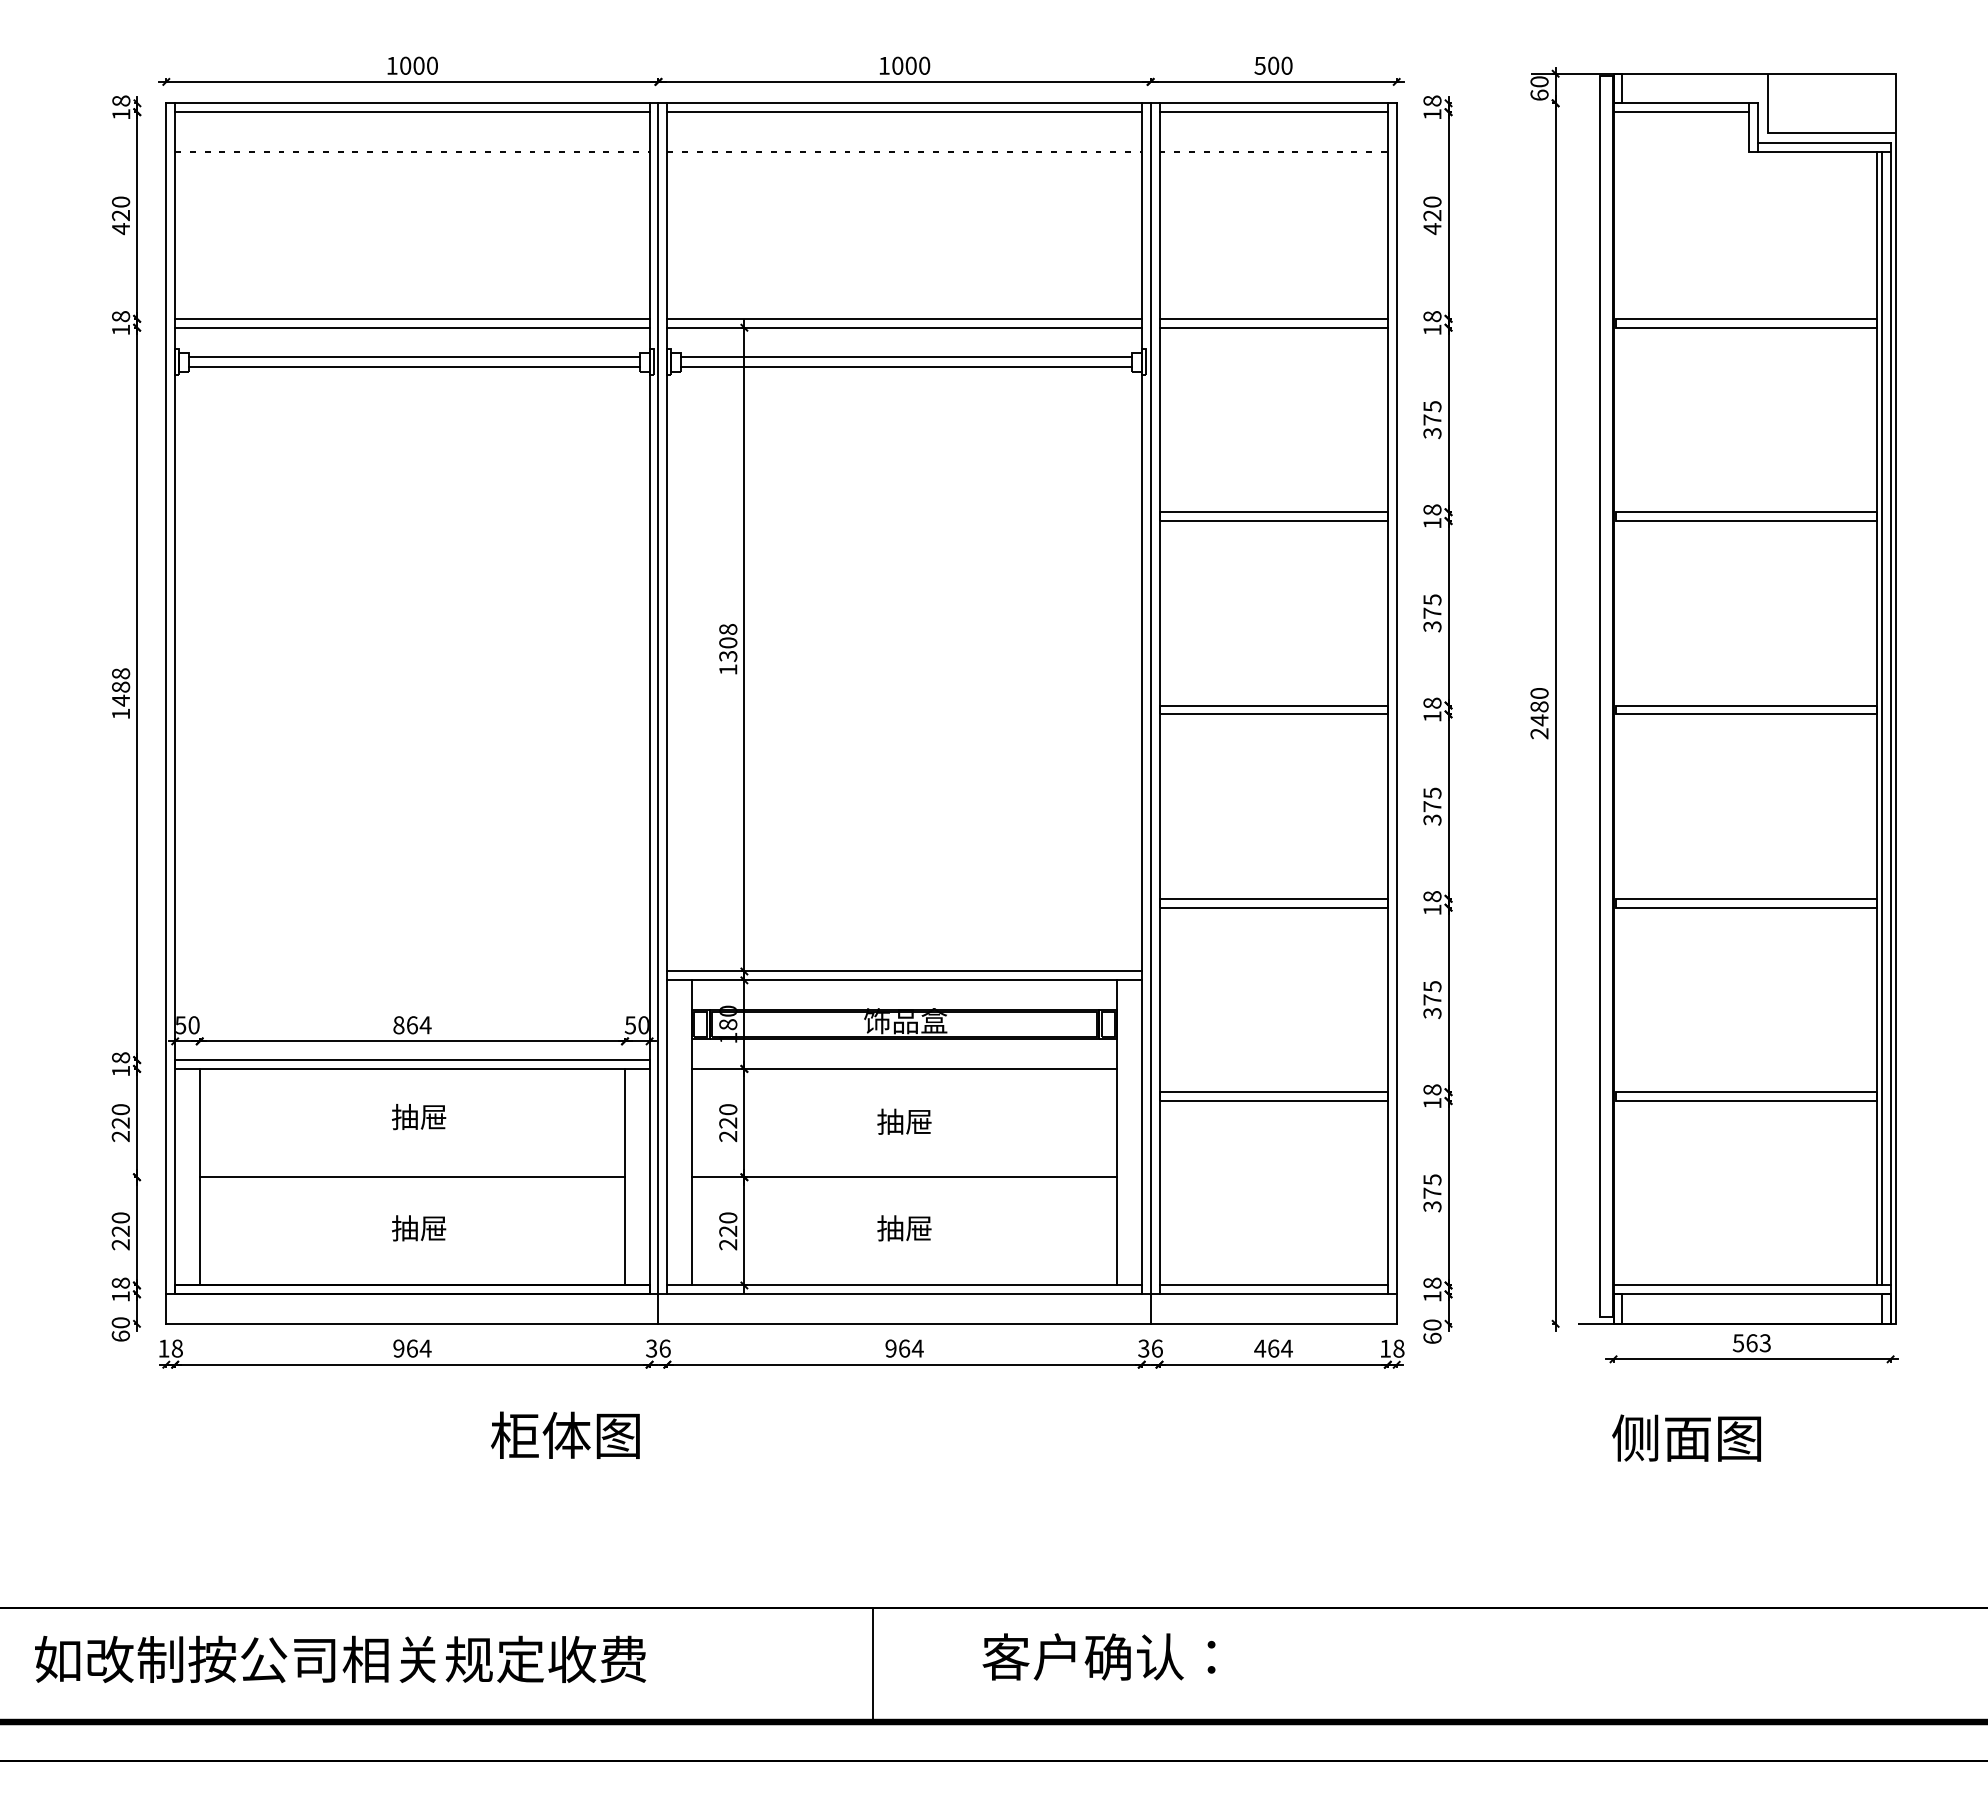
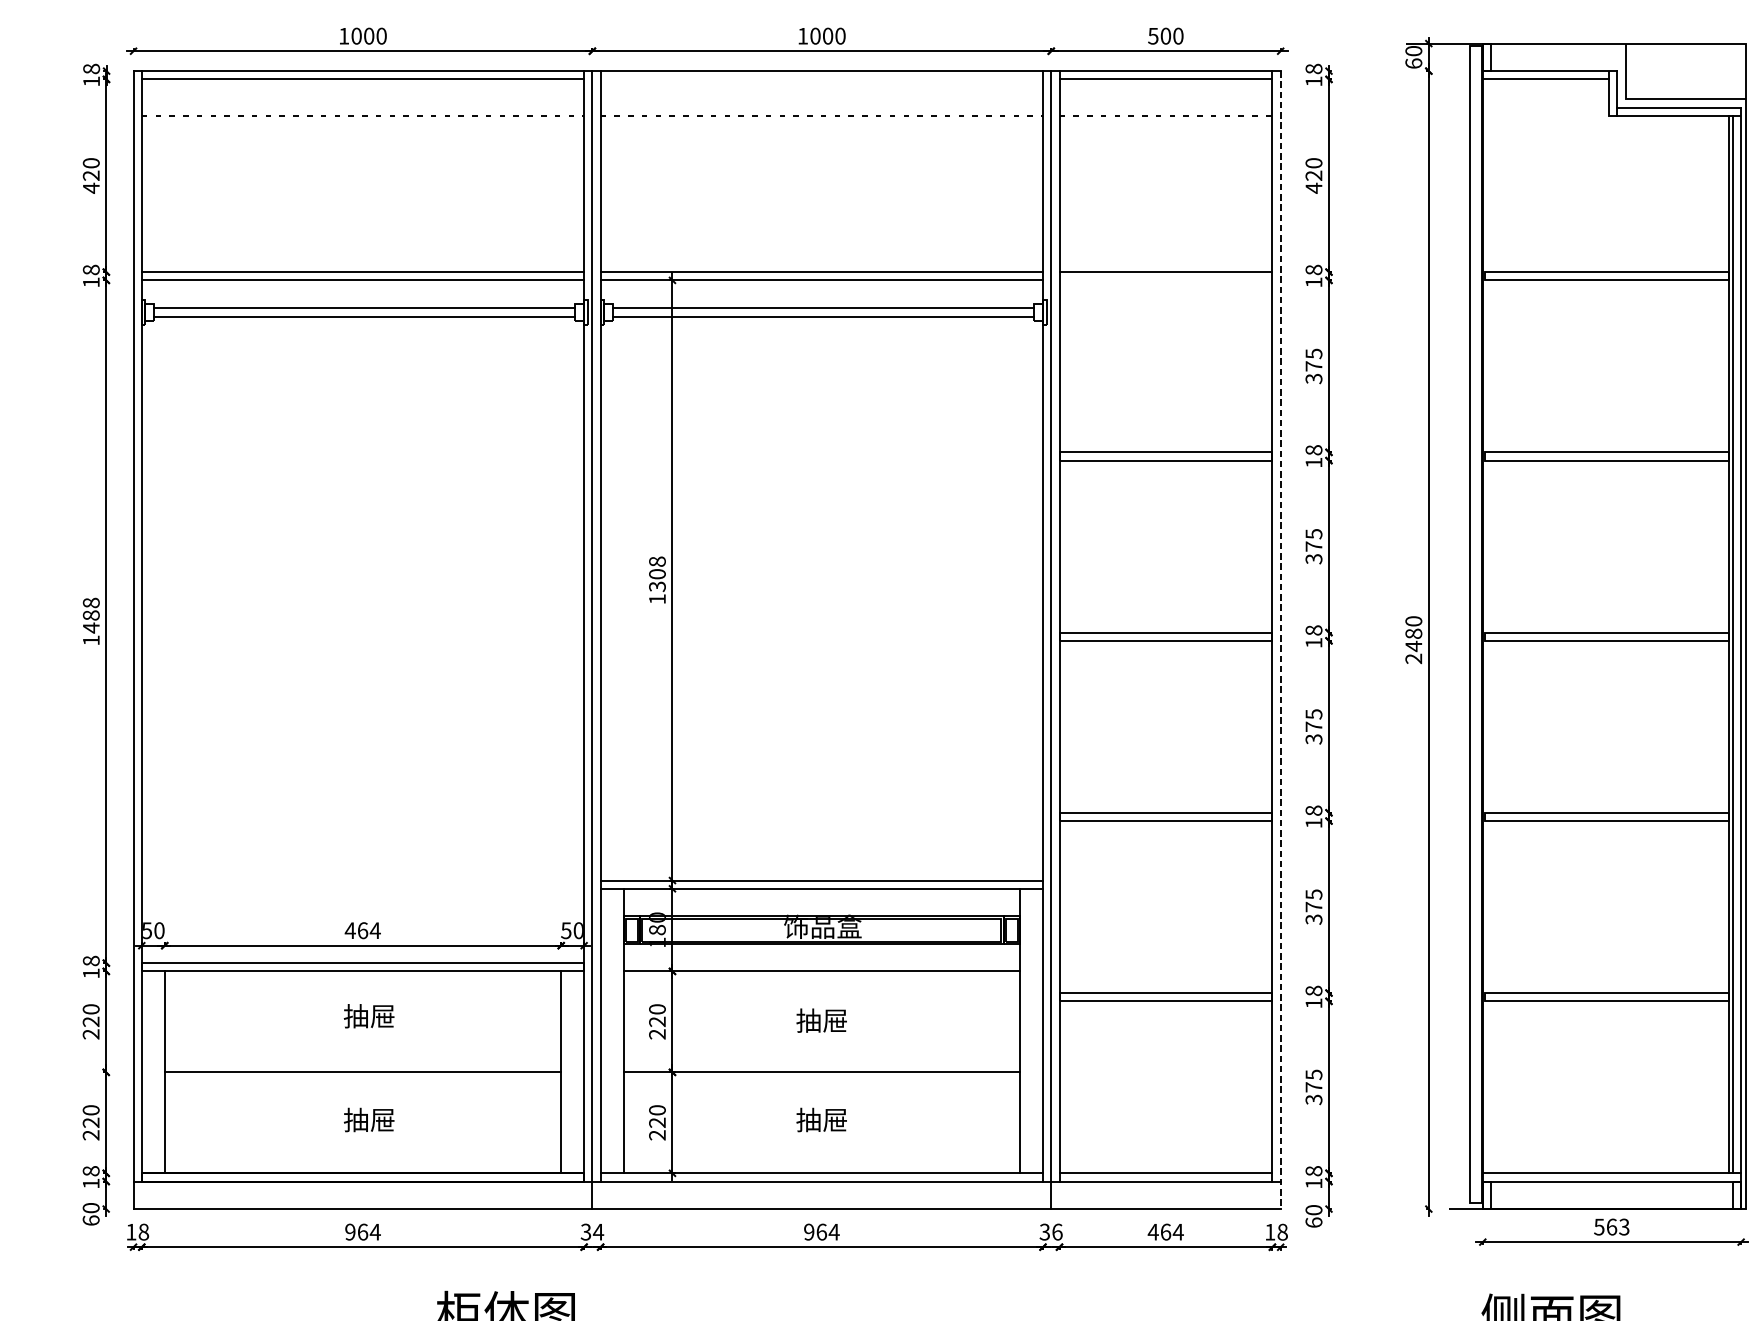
line: (904, 112) -> (821, 79), removed
line: (1273, 327) -> (1165, 280), removed
line: (1396, 714) -> (1280, 640), solid -> dashed
text: (398, 1025) -> (350, 930), 864 -> 464
text: (665, 1348) -> (598, 1232), 36 -> 34

